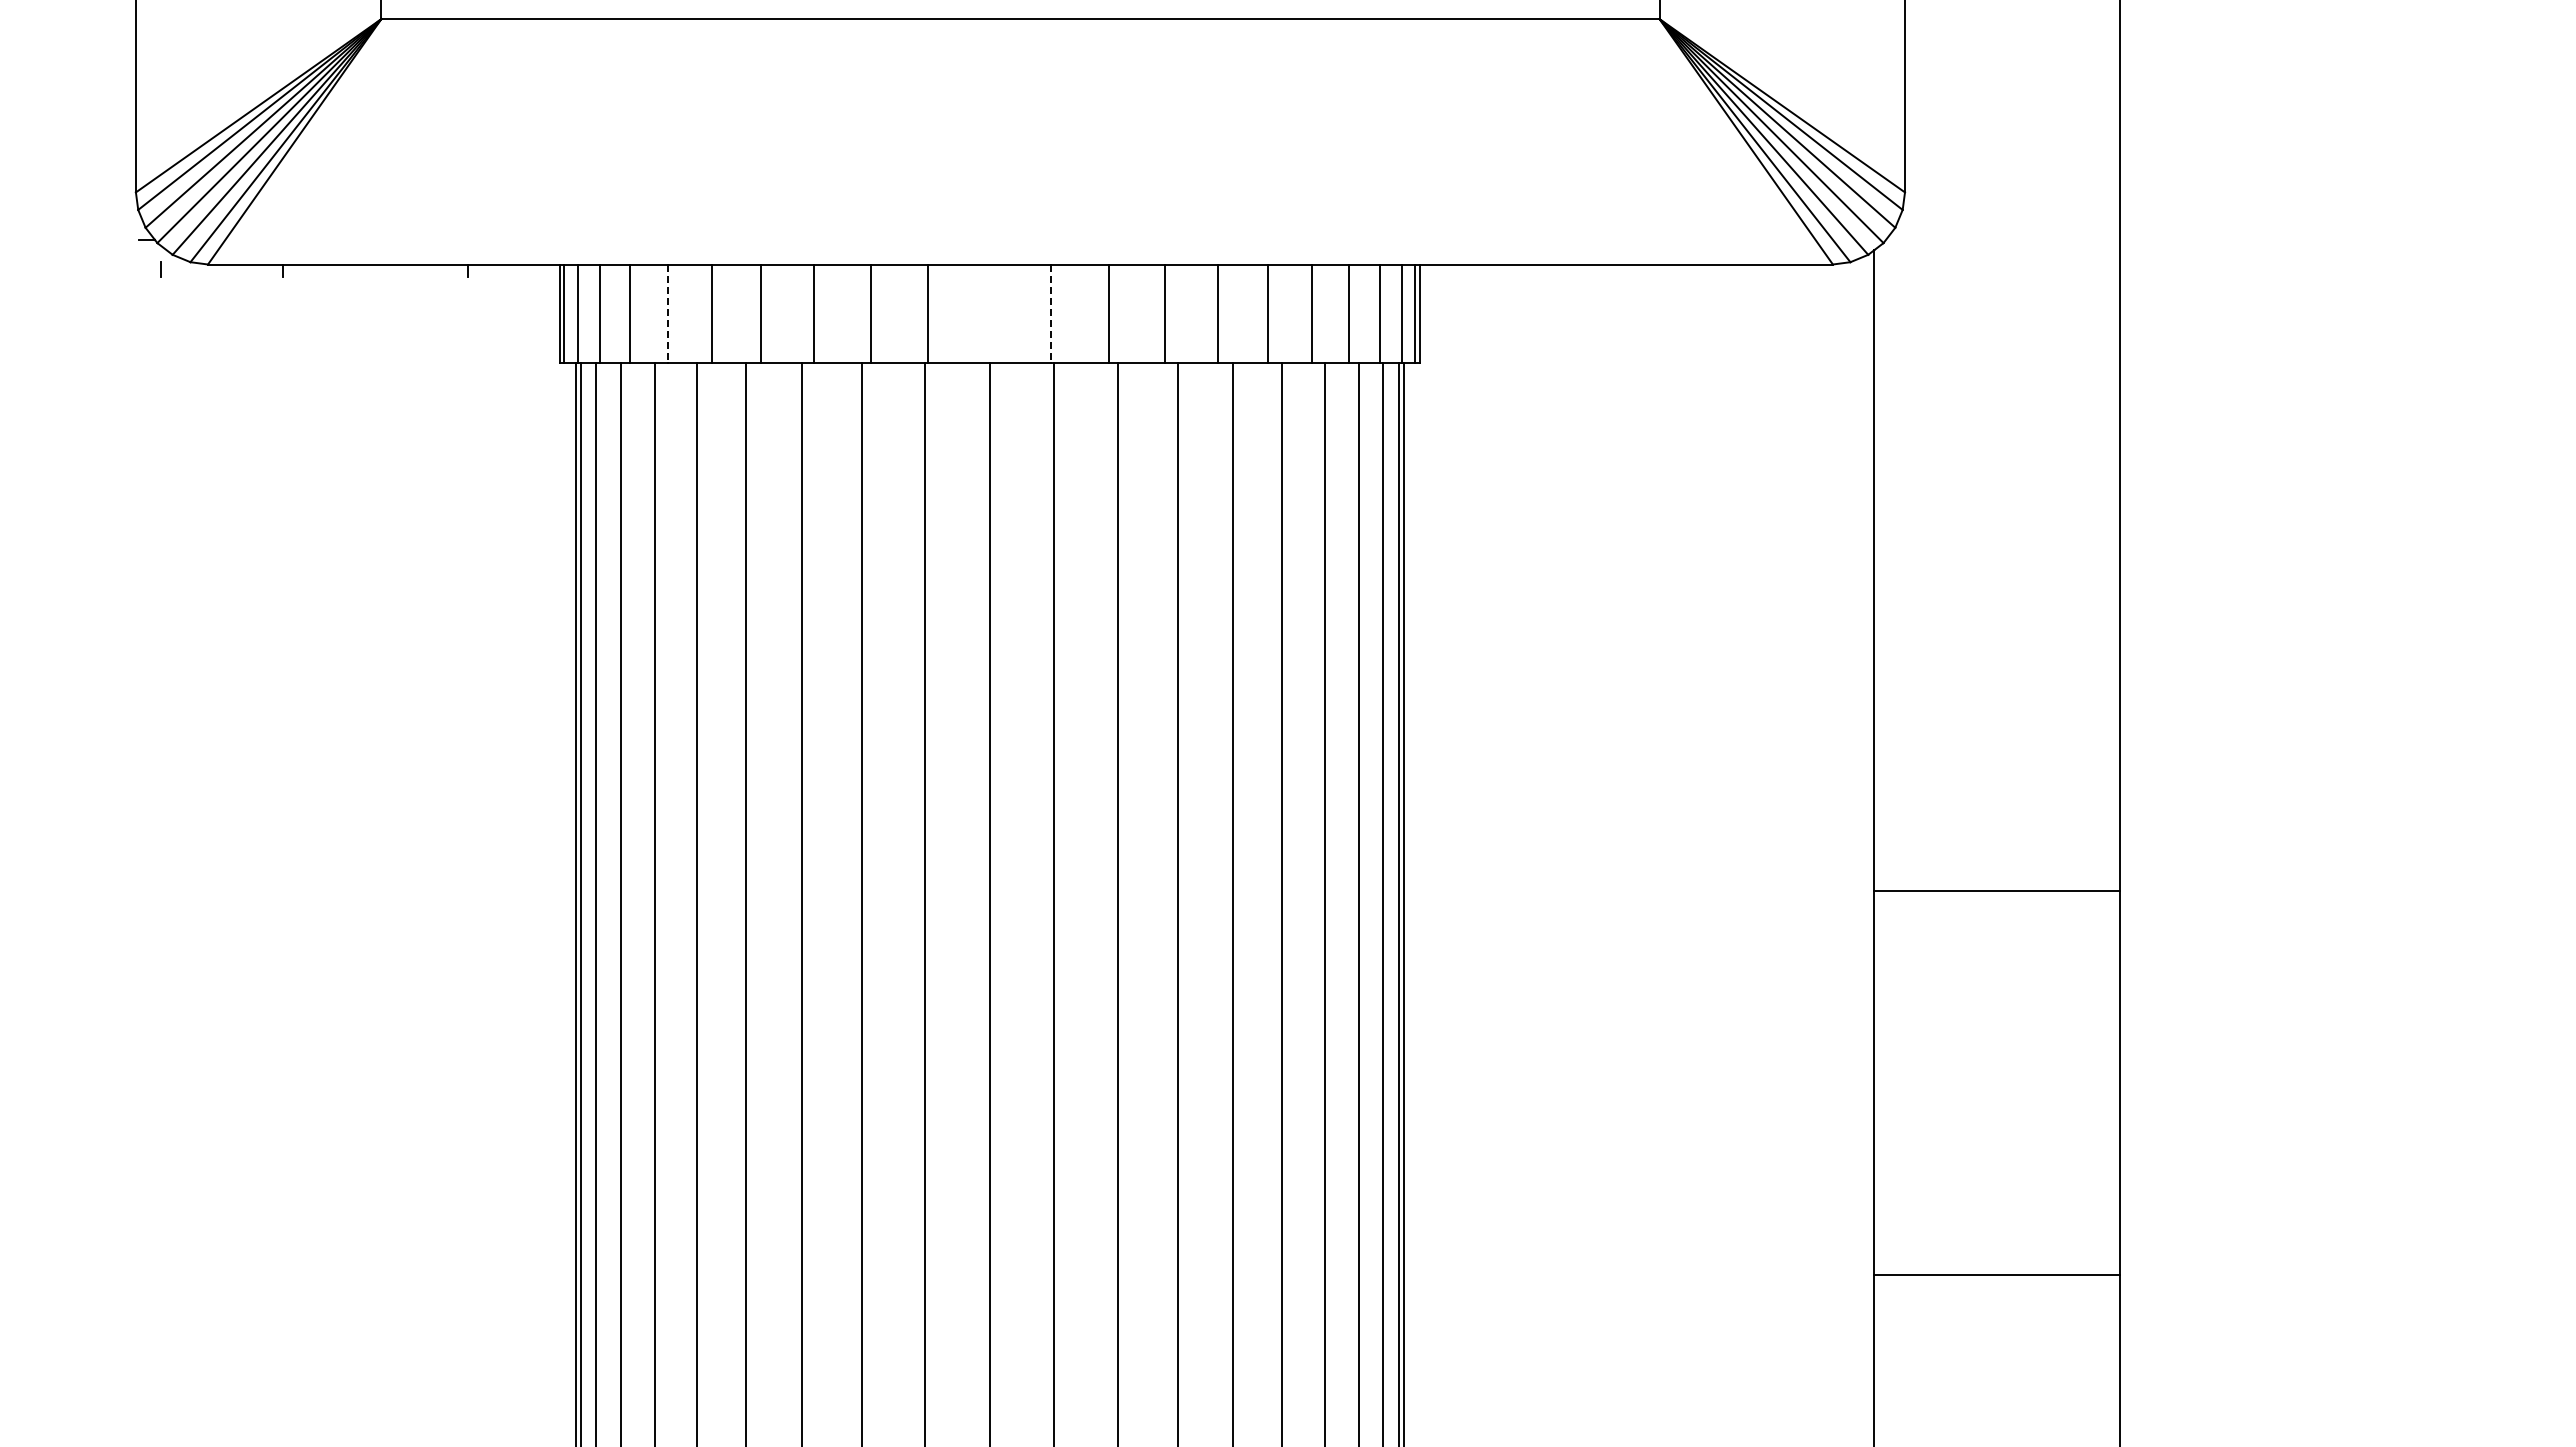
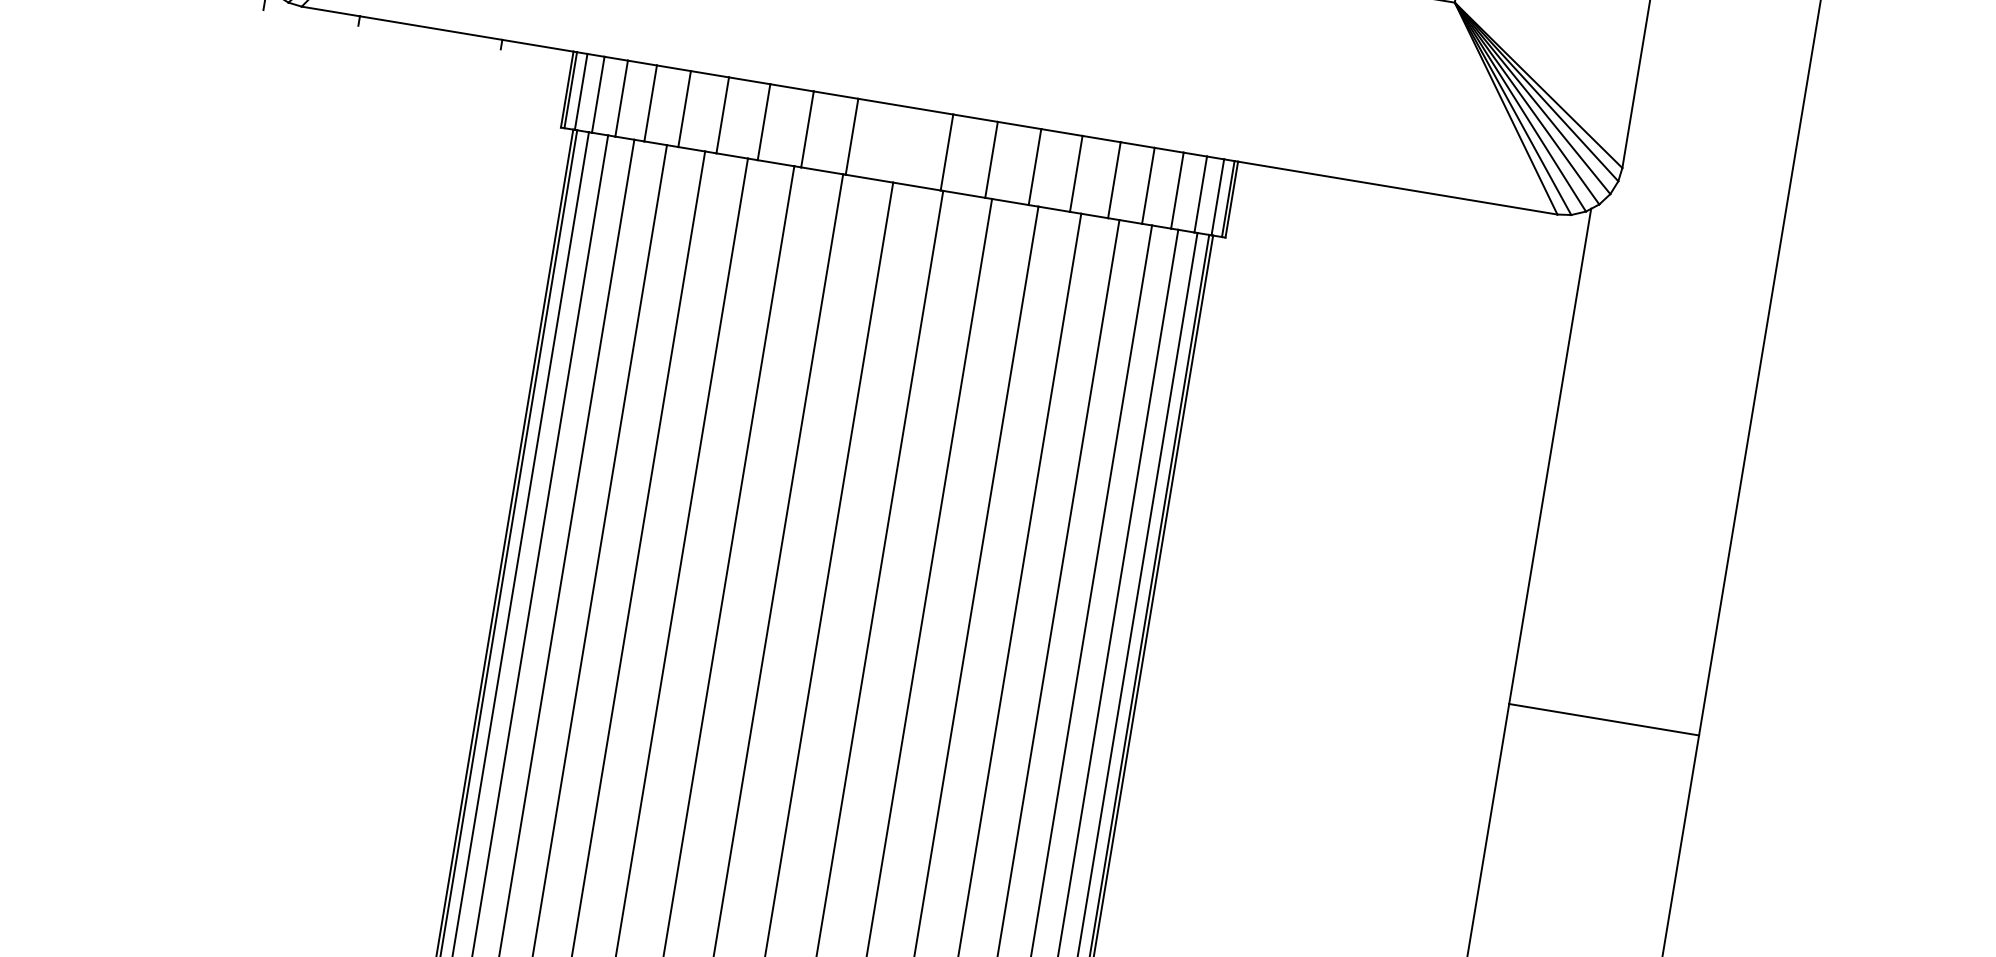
line: (667, 314) -> (650, 104), dashed -> solid
line: (1051, 314) -> (947, 153), dashed -> solid

